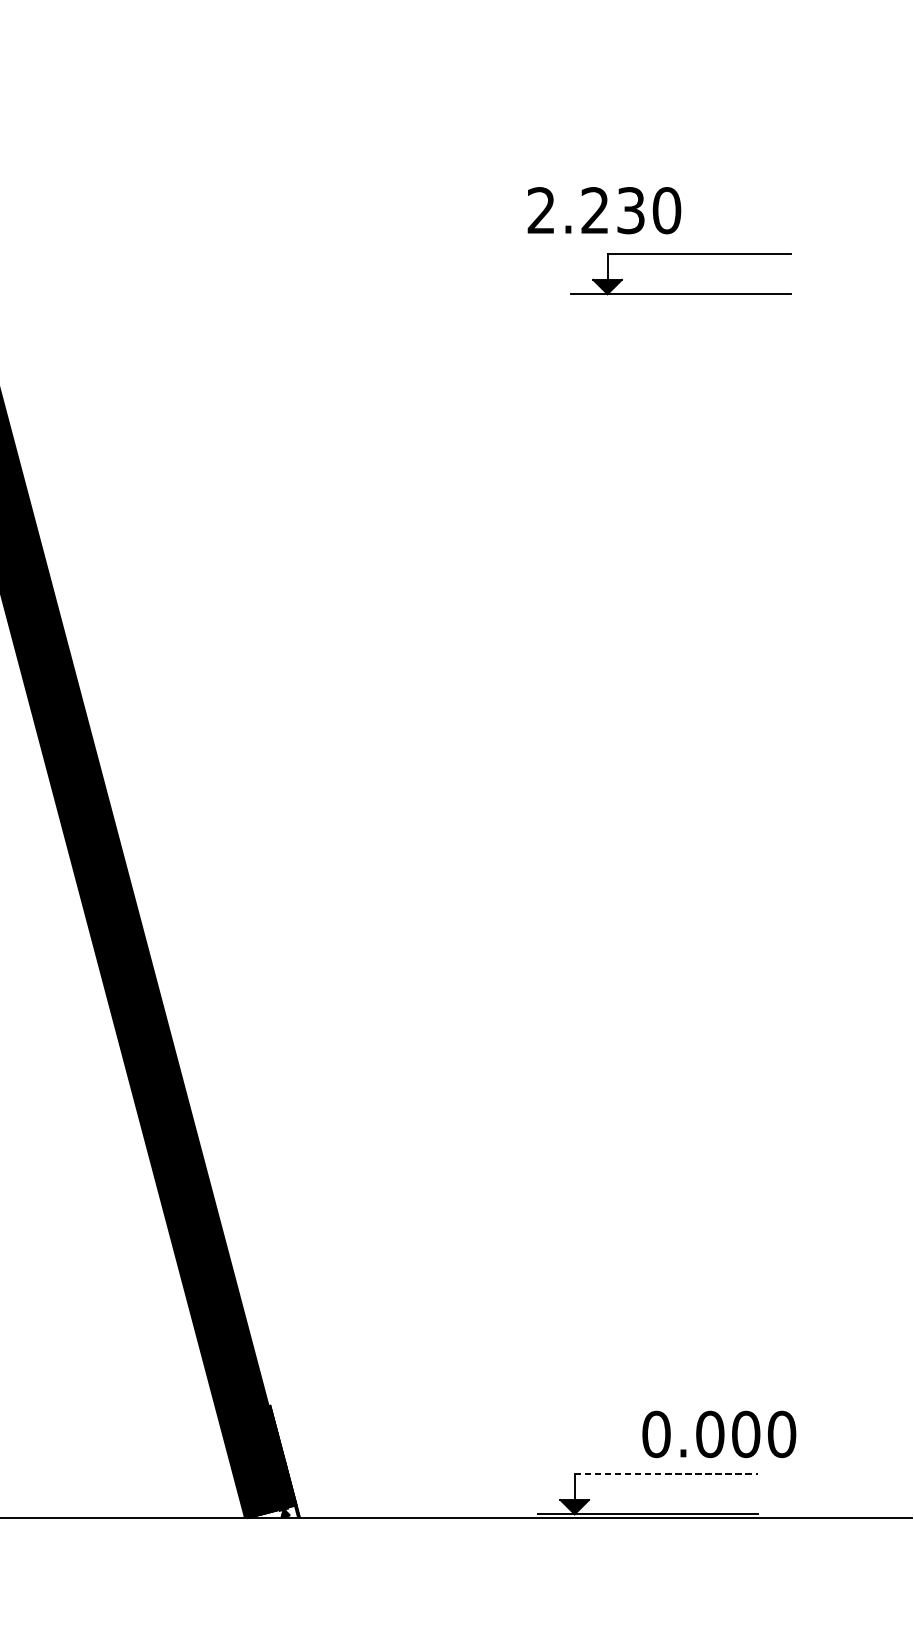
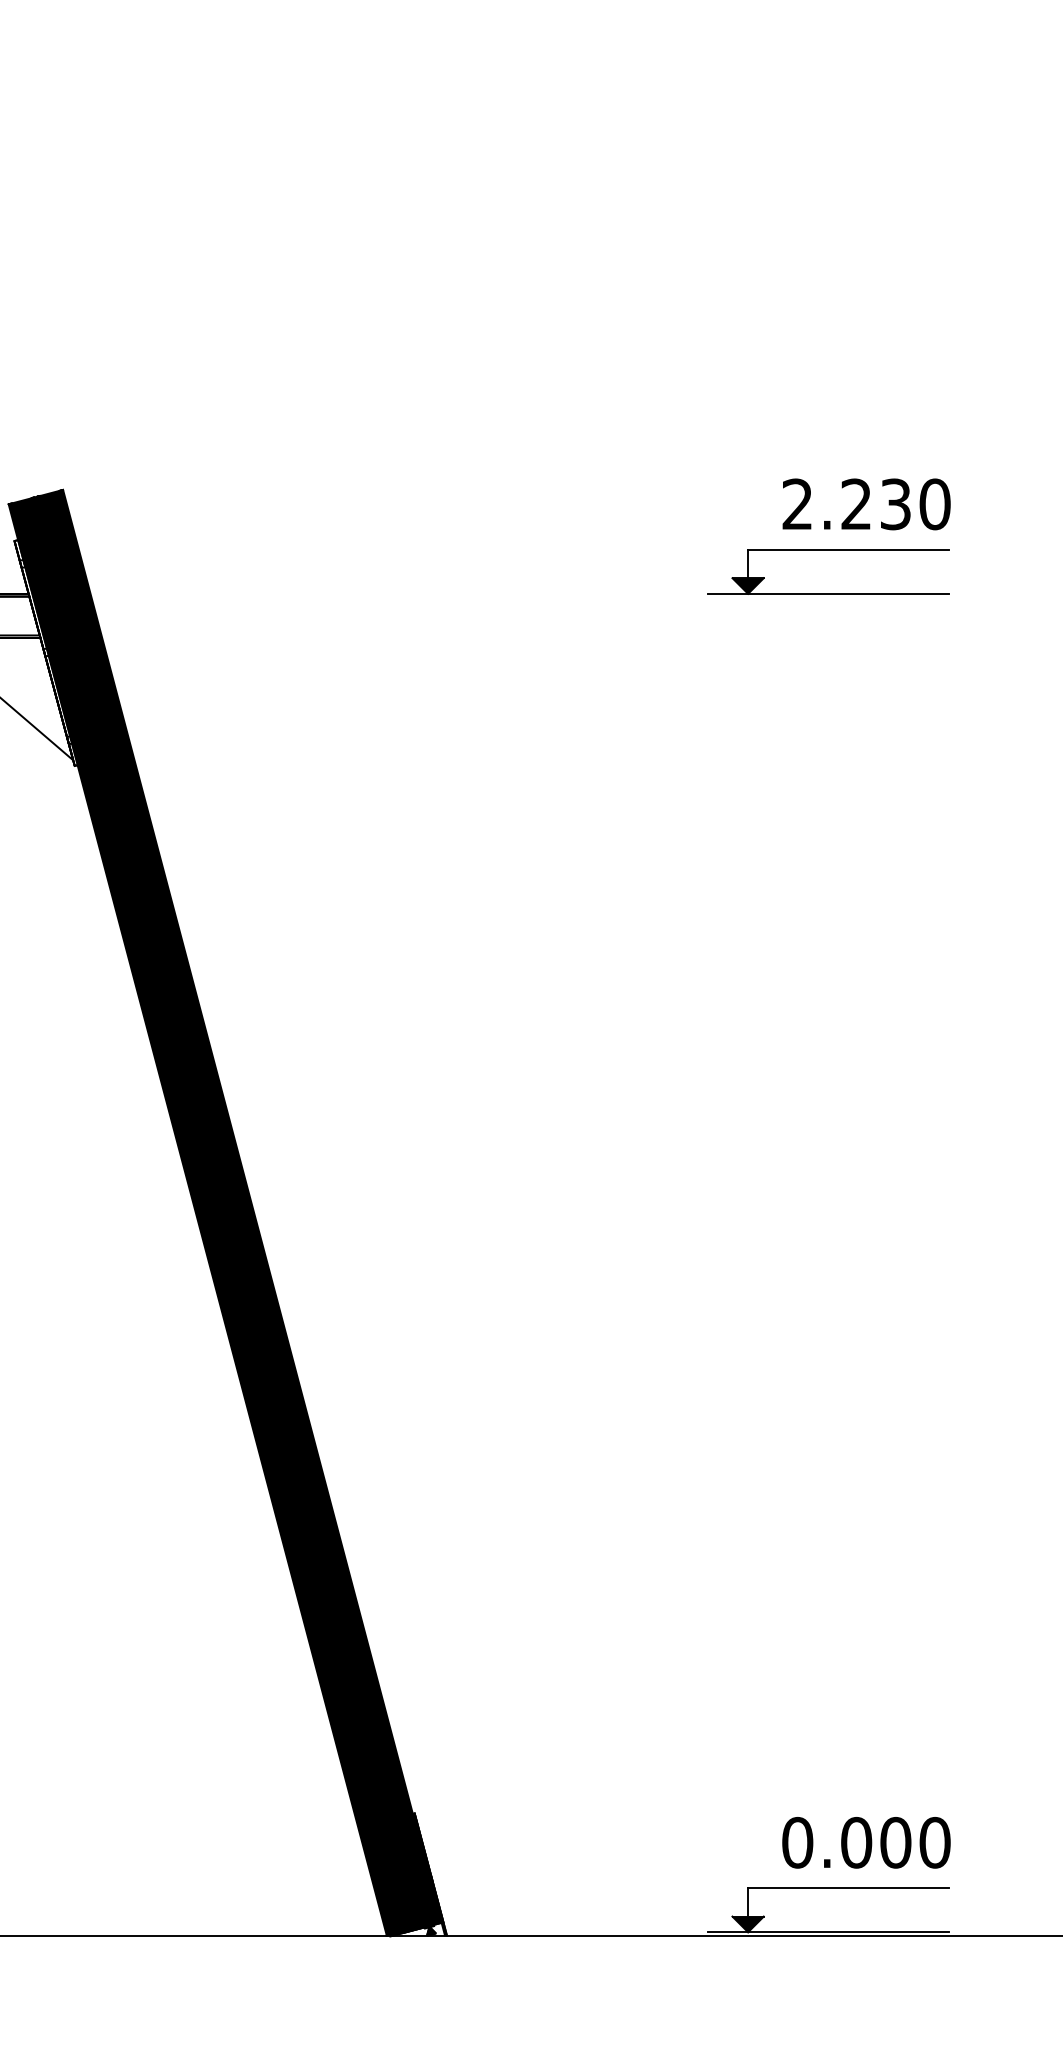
text: (604, 210) -> (866, 504), moved
part: (680, 254) -> (828, 550), moved
text: (719, 1434) -> (866, 1842), moved
line: (666, 1474) -> (848, 1888), dashed -> solid

